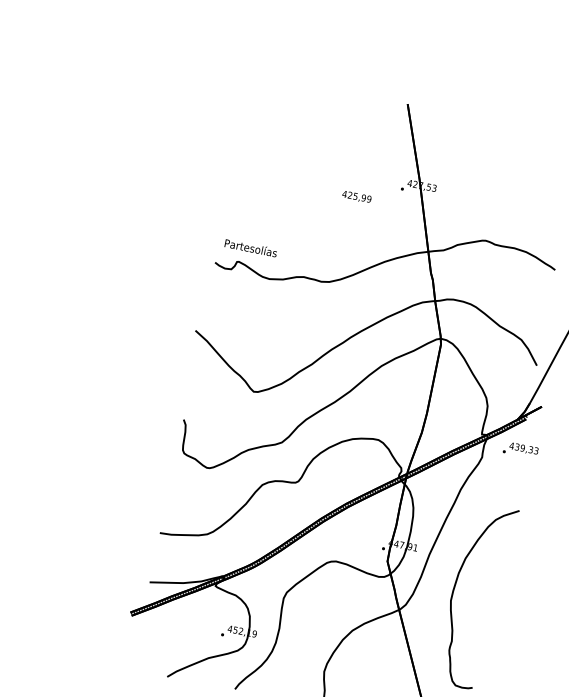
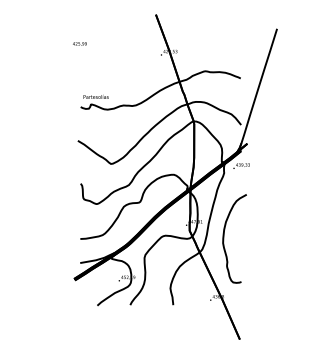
text: (356, 195) -> (79, 43), moved

